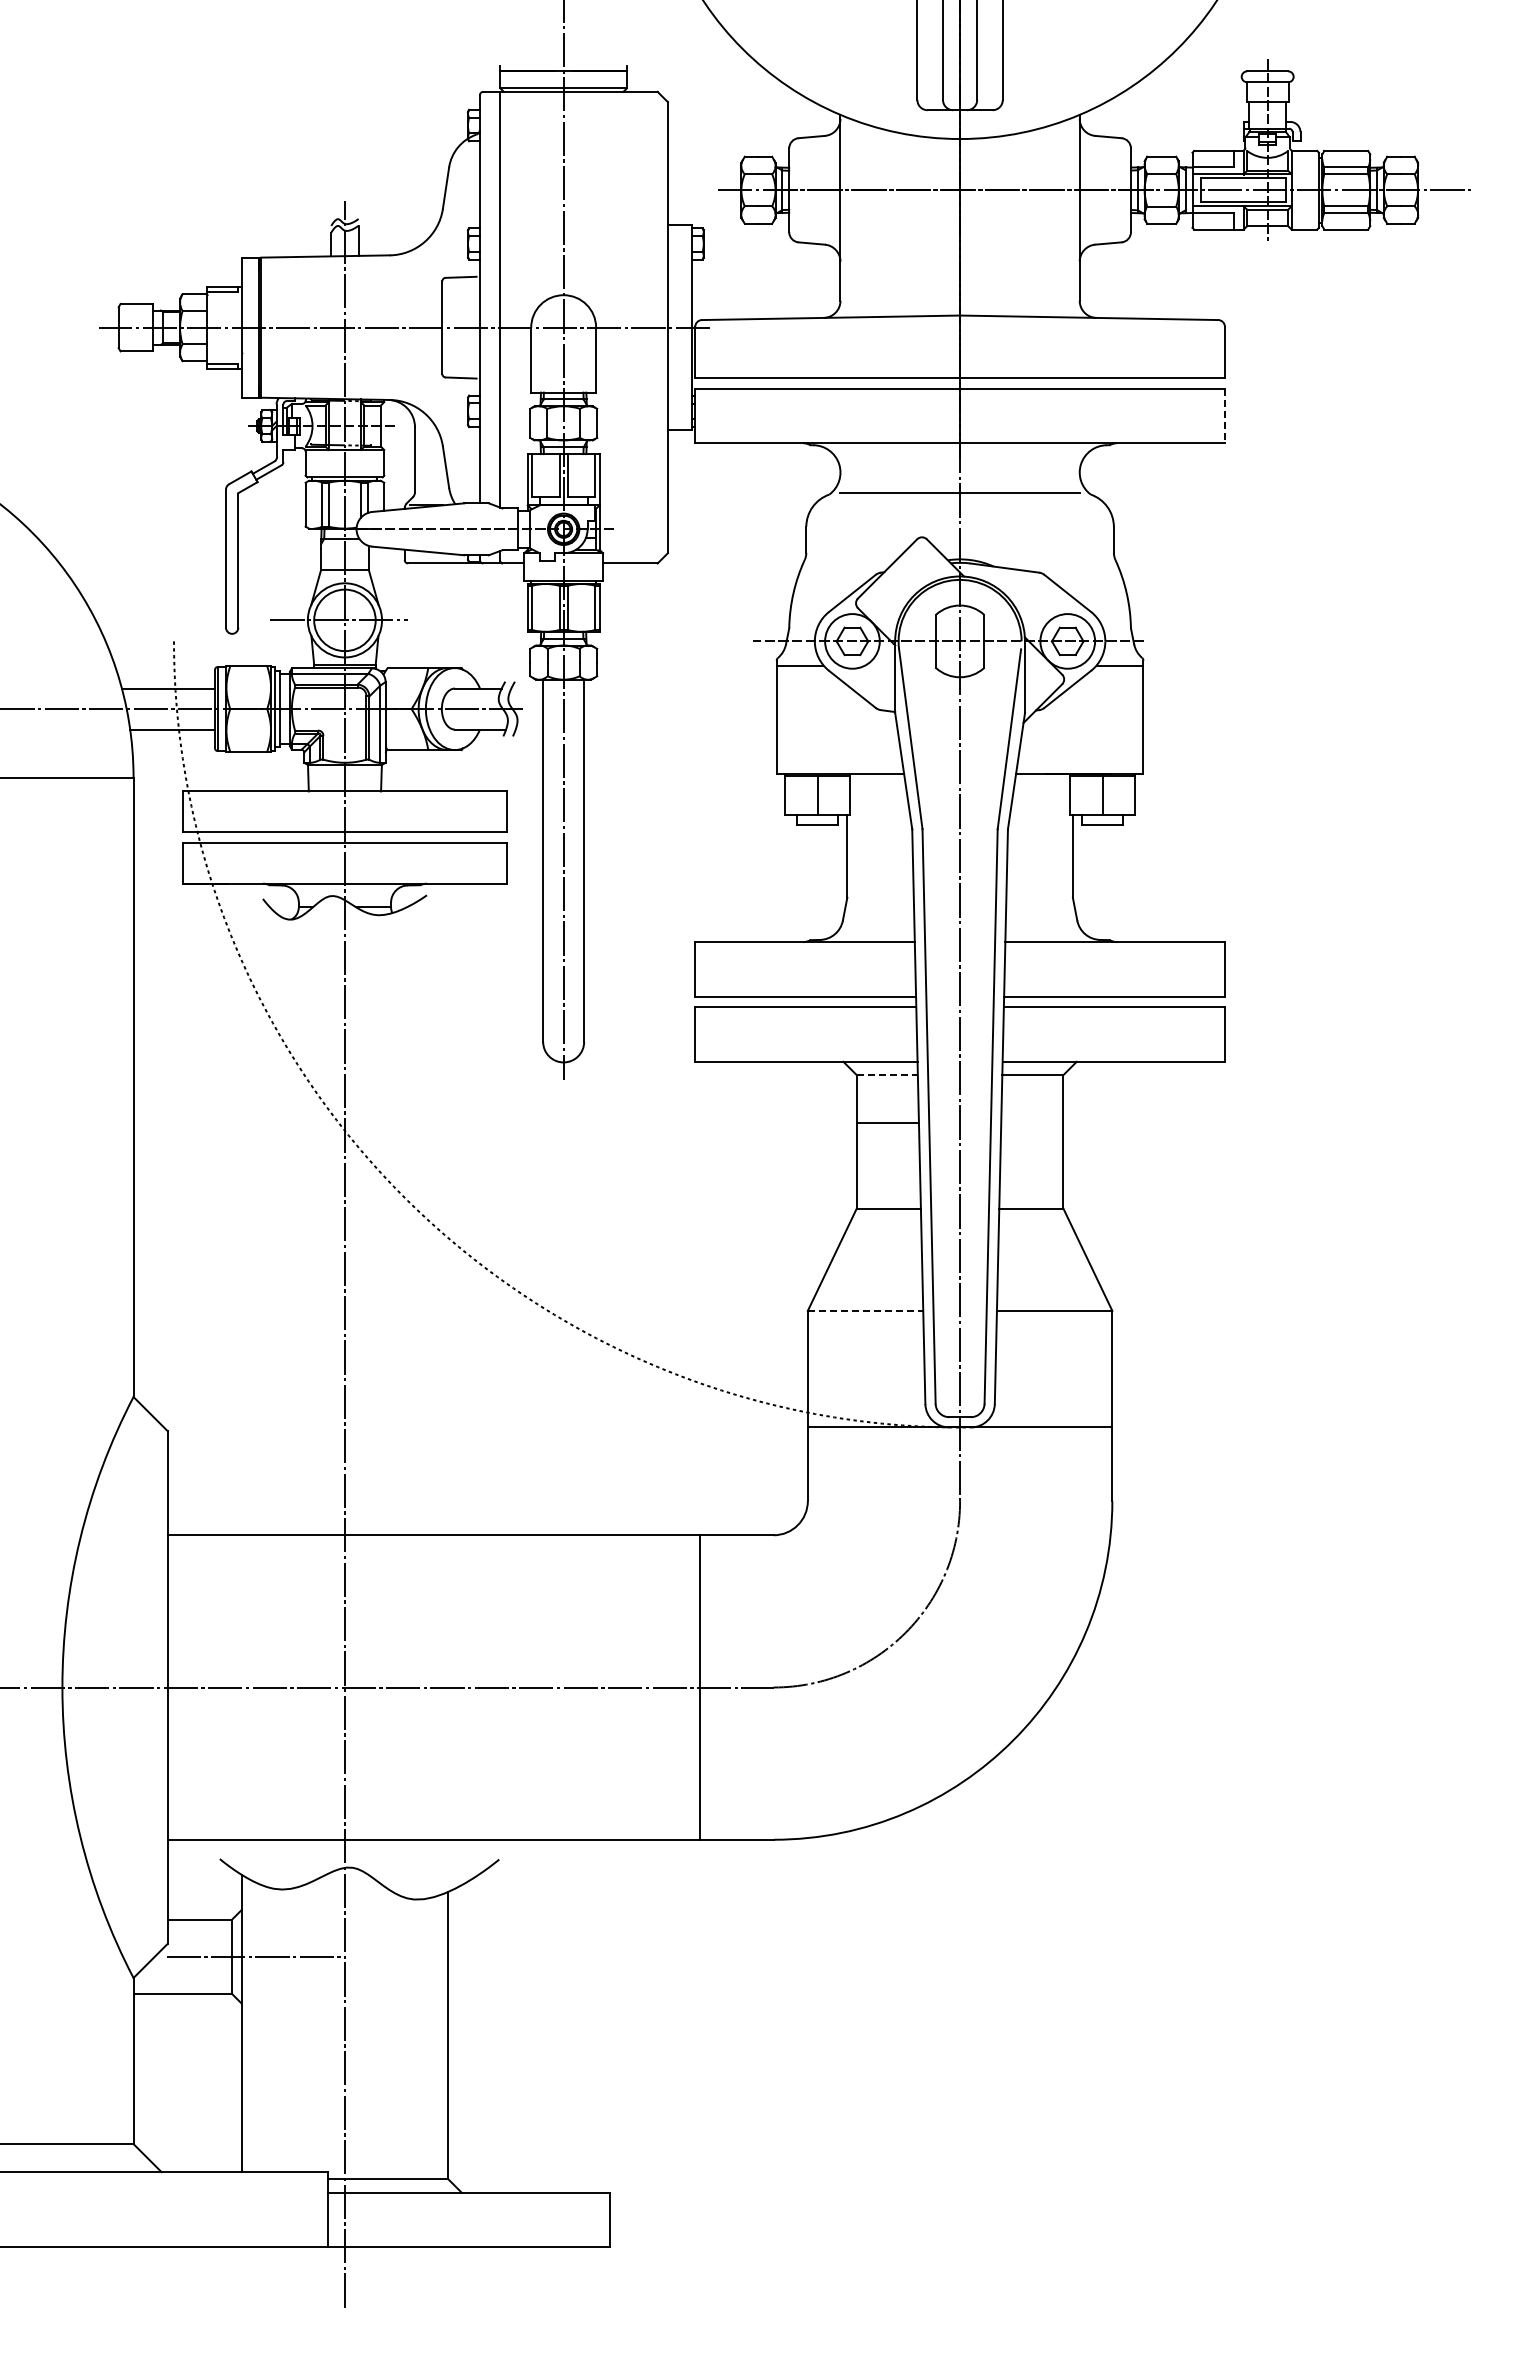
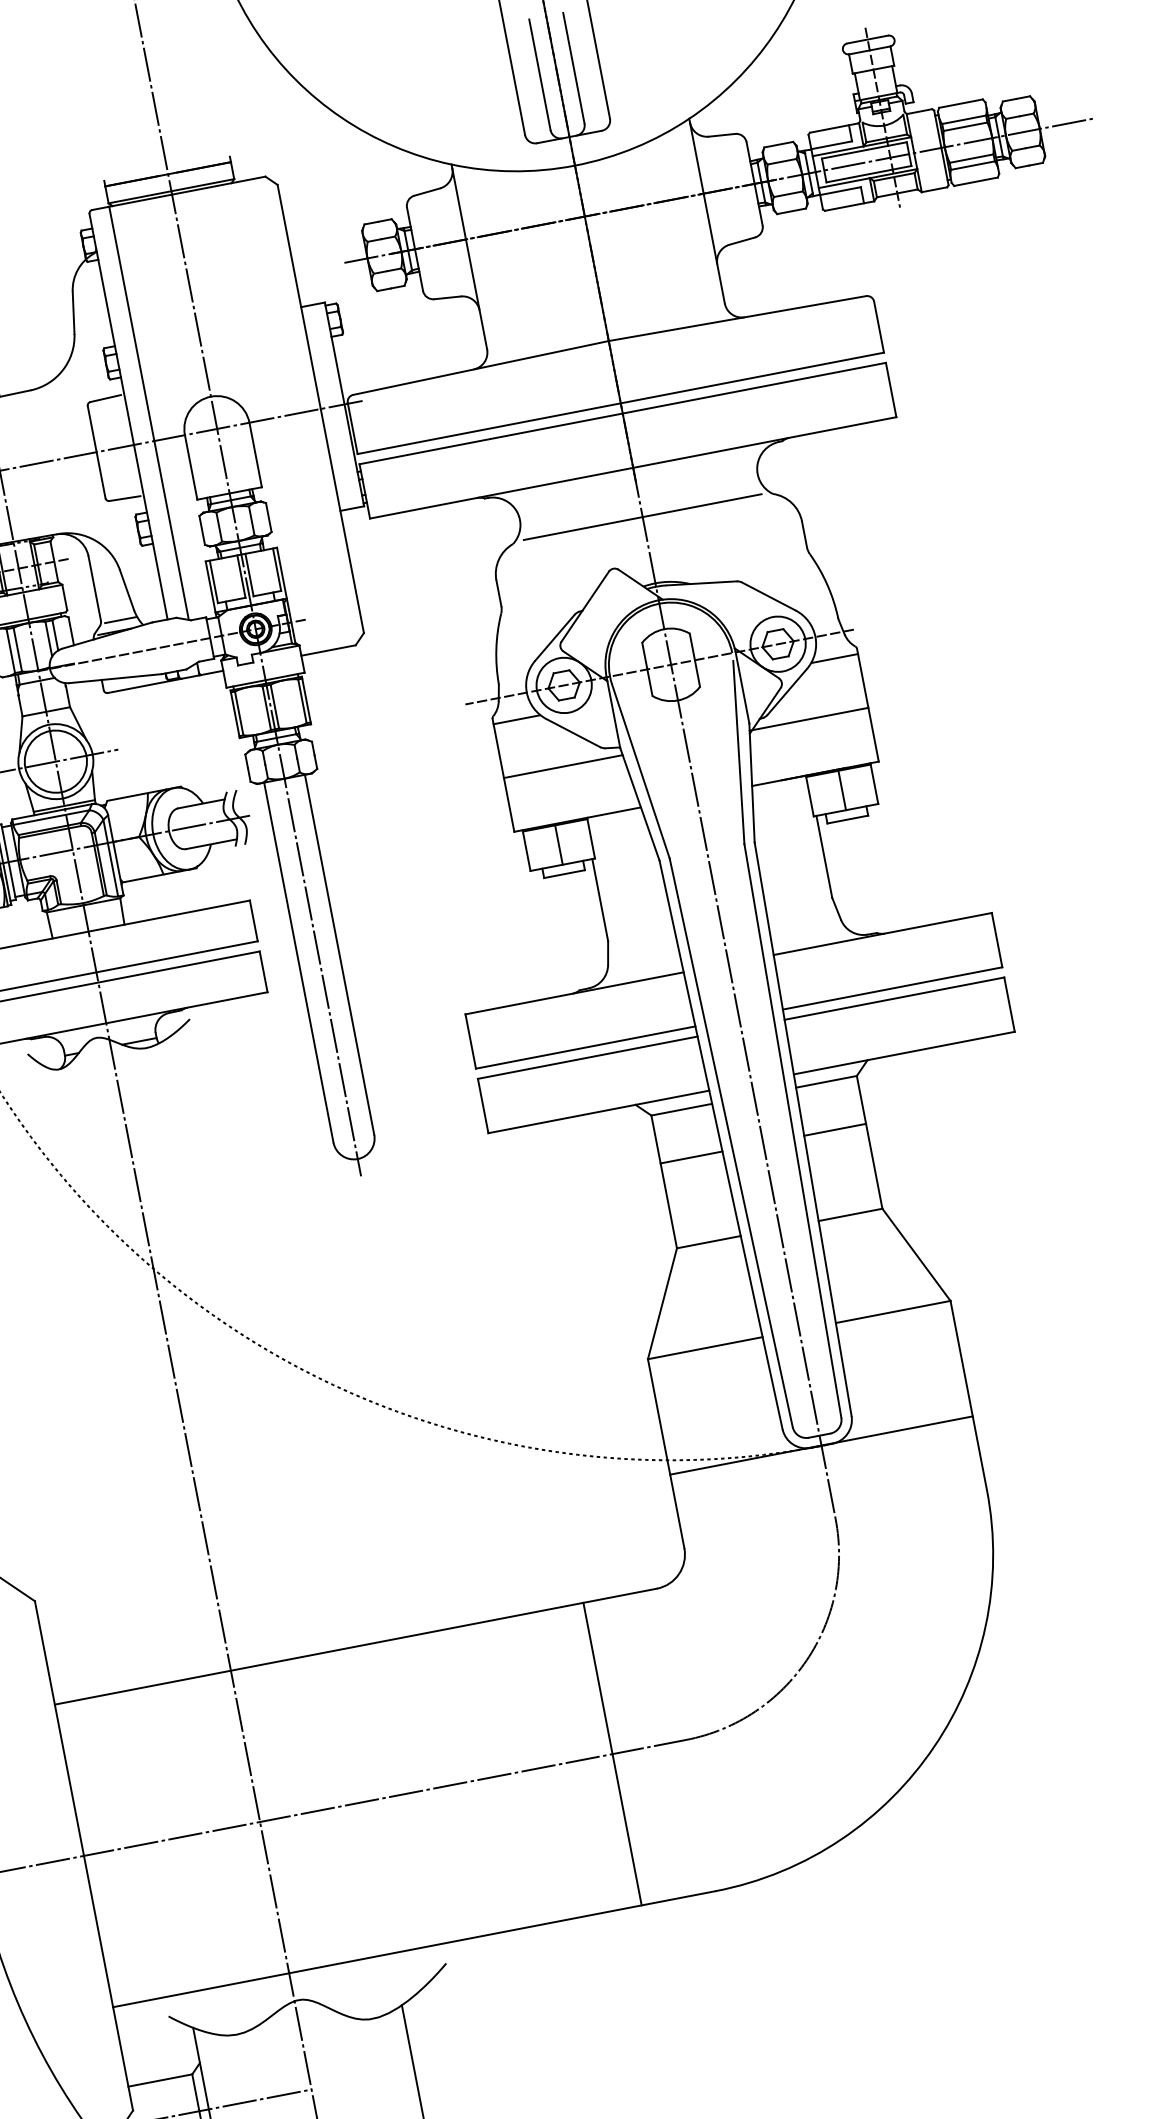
line: (1224, 416) -> (890, 390), dashed -> solid
line: (434, 495) -> (120, 620), added
line: (836, 720) -> (563, 767), added
line: (1083, 720) -> (808, 719), added
line: (887, 1075) -> (682, 1110), dashed -> solid
line: (1032, 1123) -> (835, 1130), added
line: (865, 1310) -> (705, 1347), dashed -> solid

